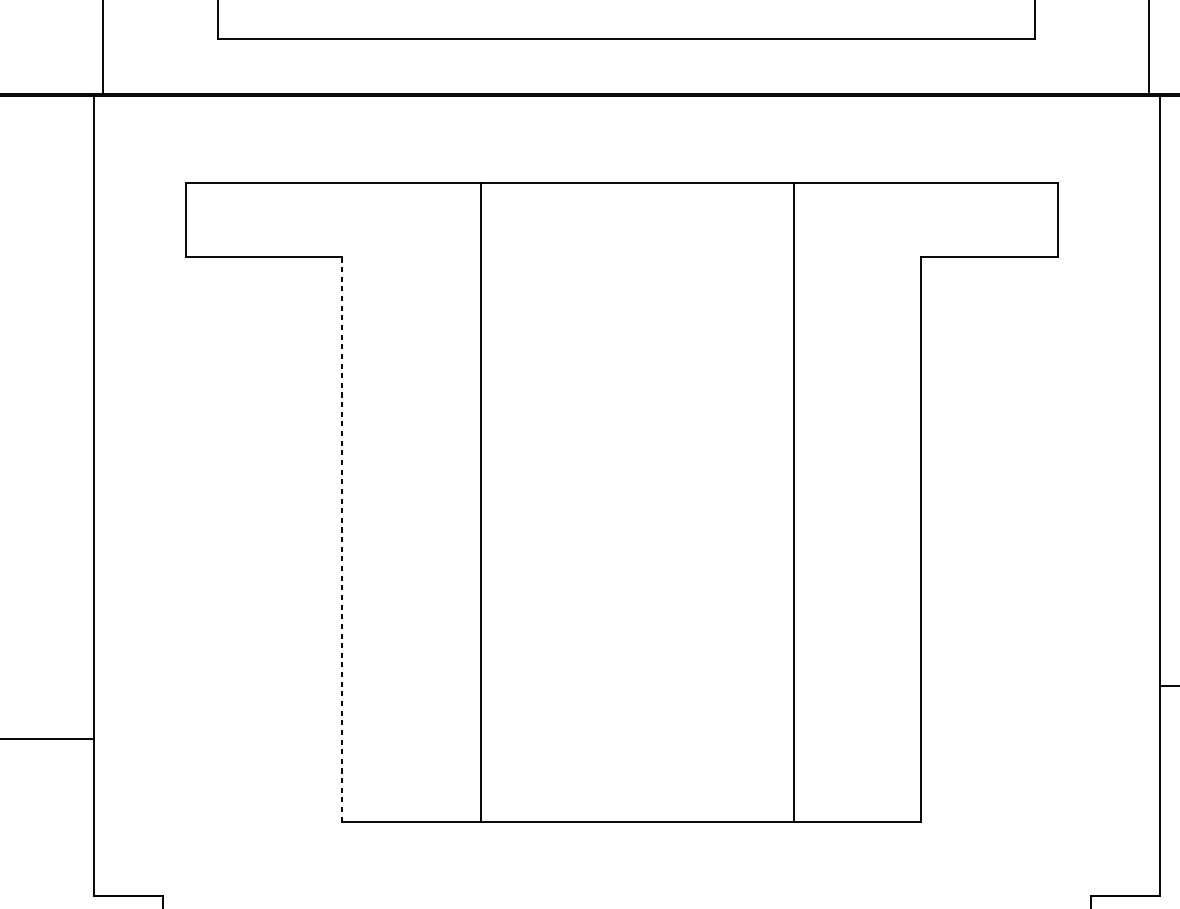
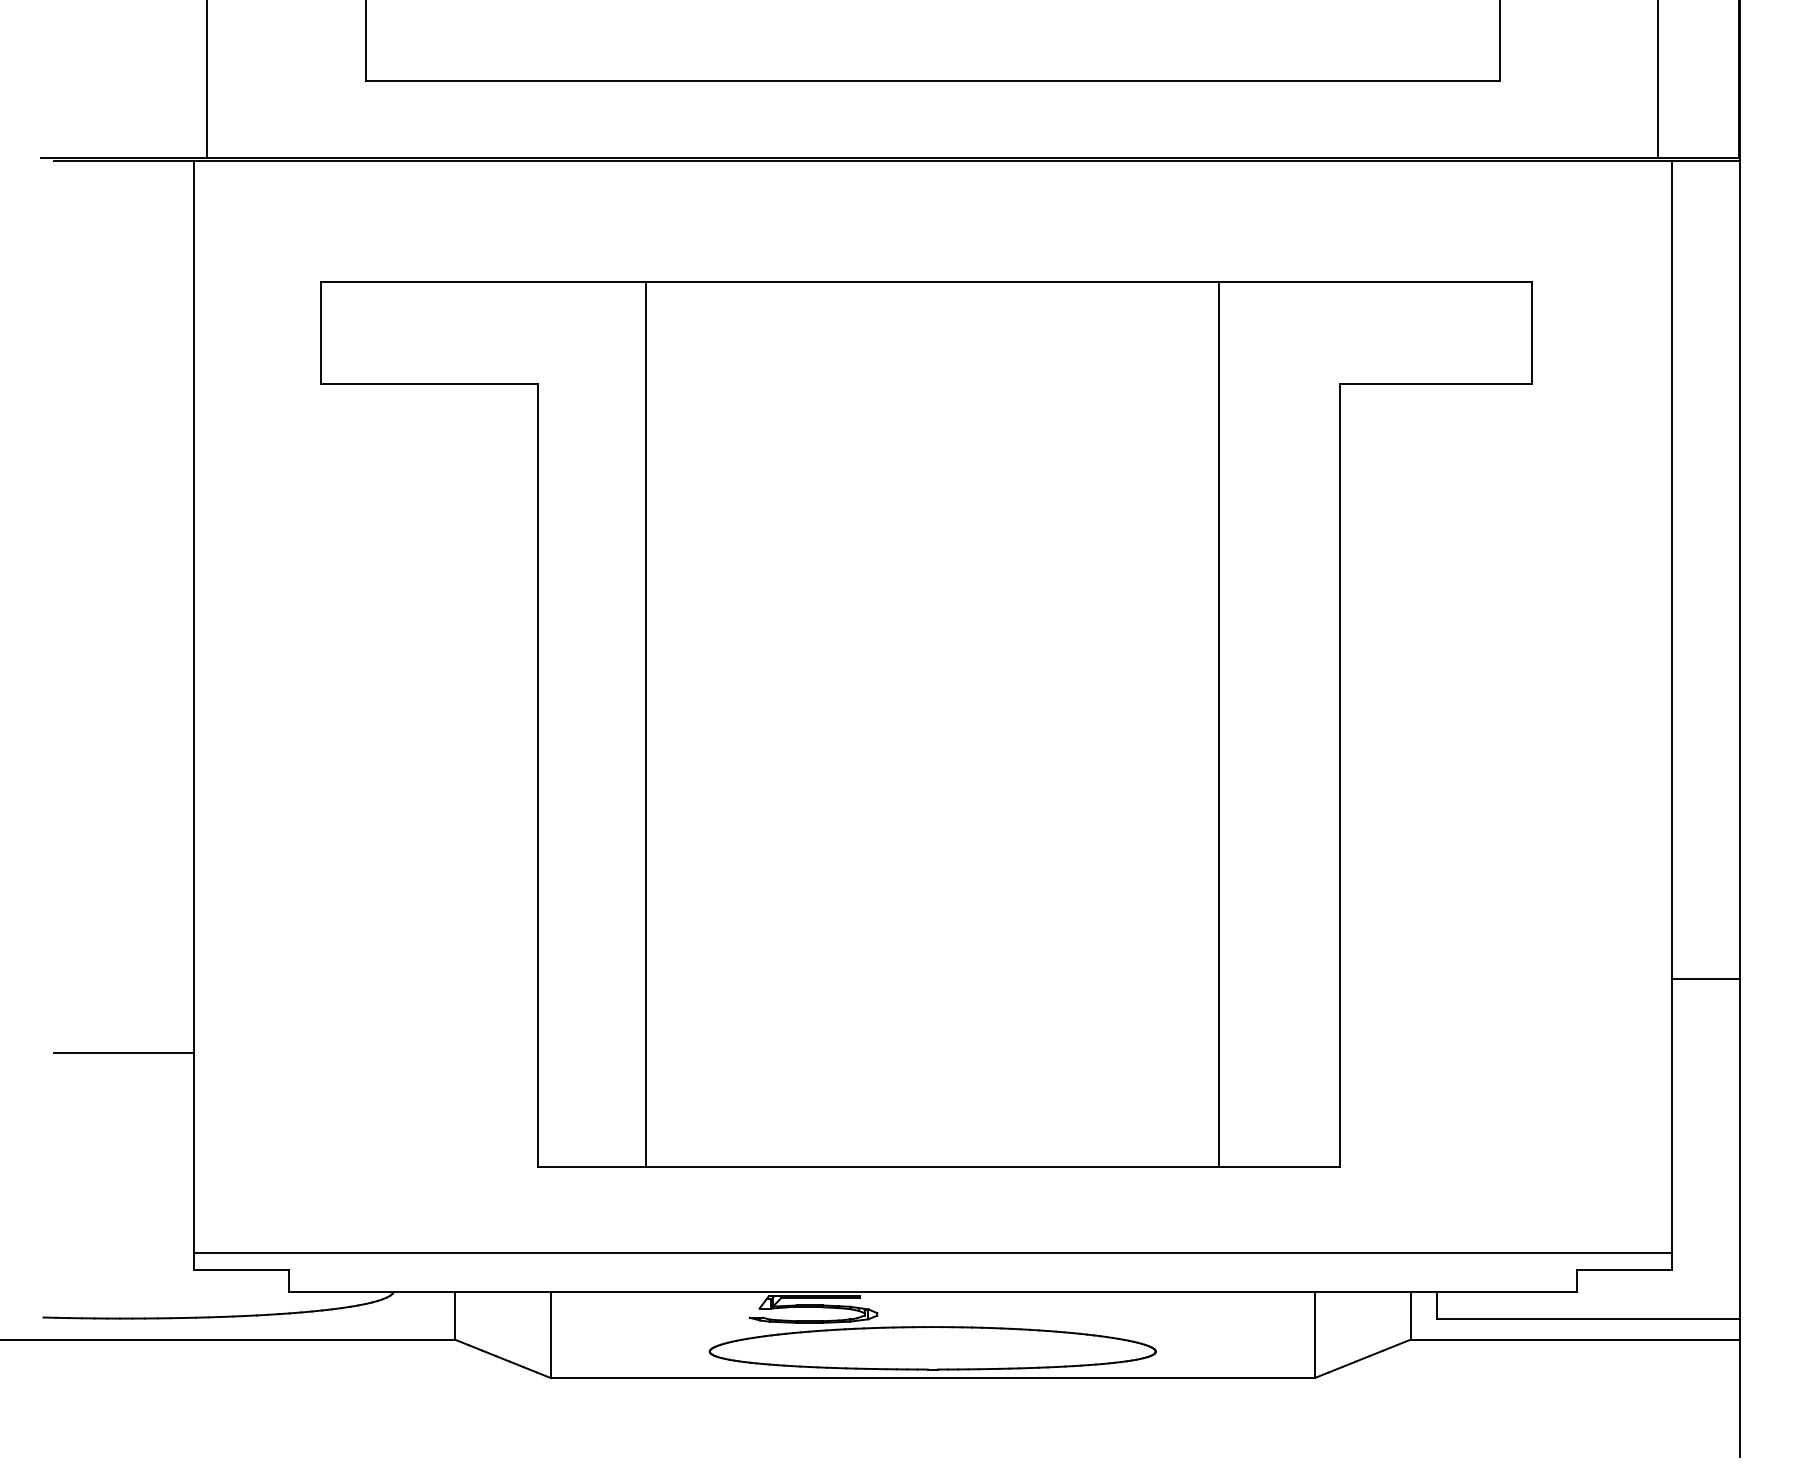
line: (481, 502) -> (646, 724), moved
line: (794, 502) -> (1219, 724), moved
line: (341, 539) -> (537, 775), dashed -> solid
line: (626, 883) -> (932, 1253), added

